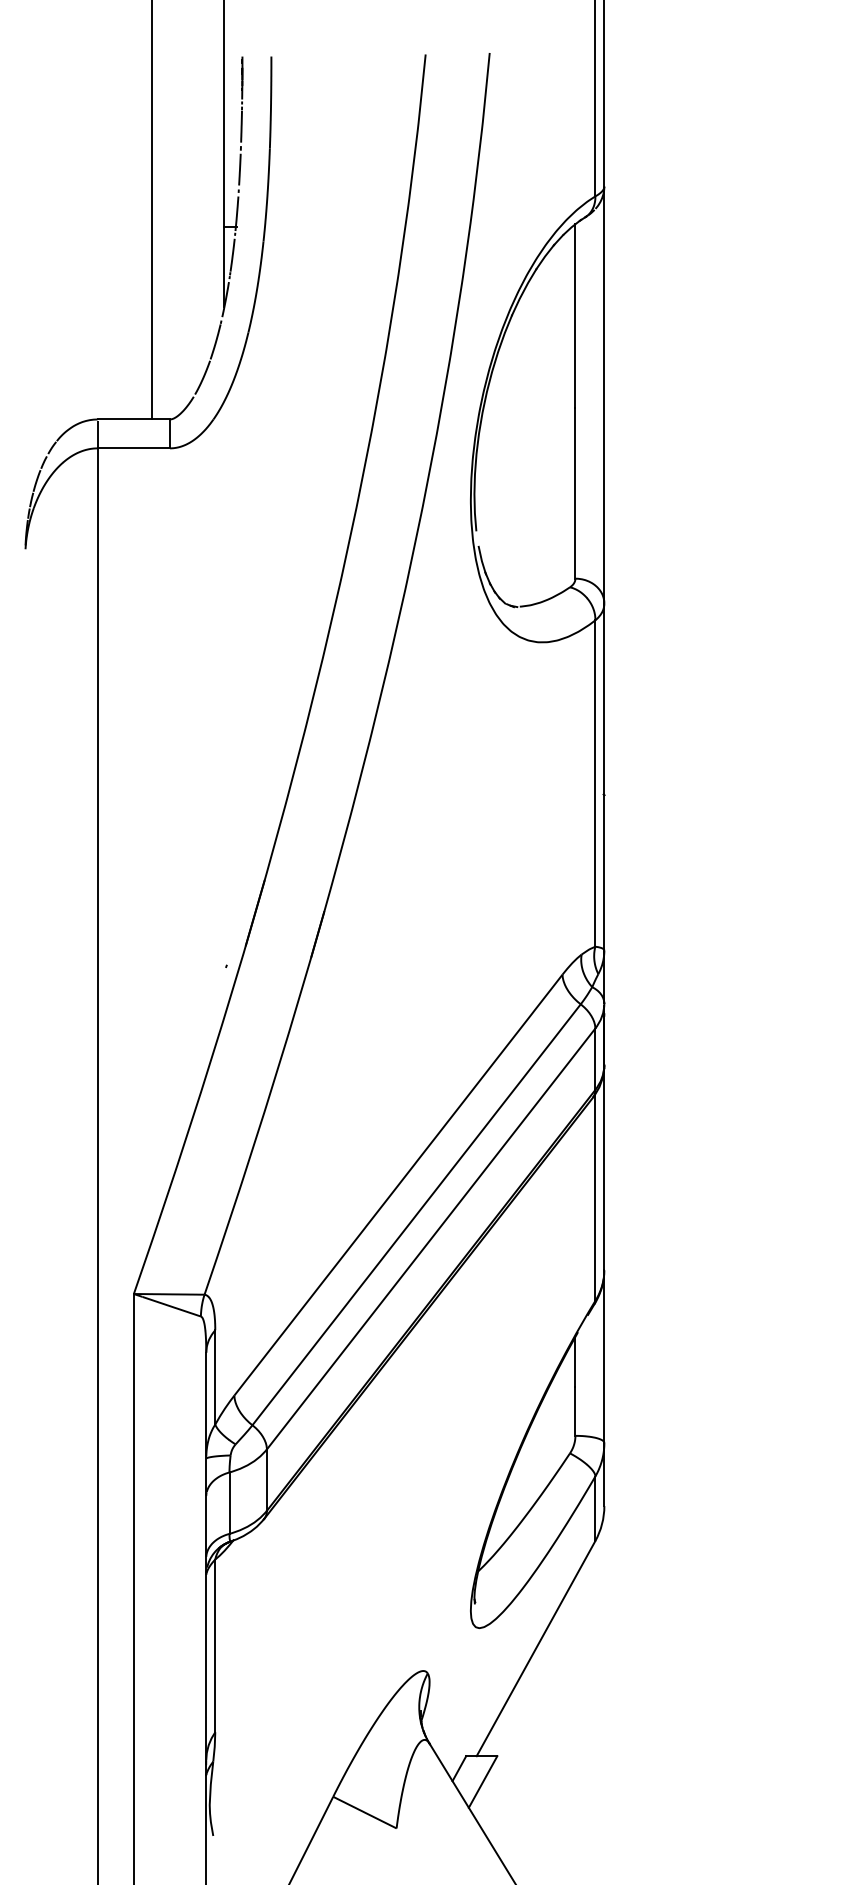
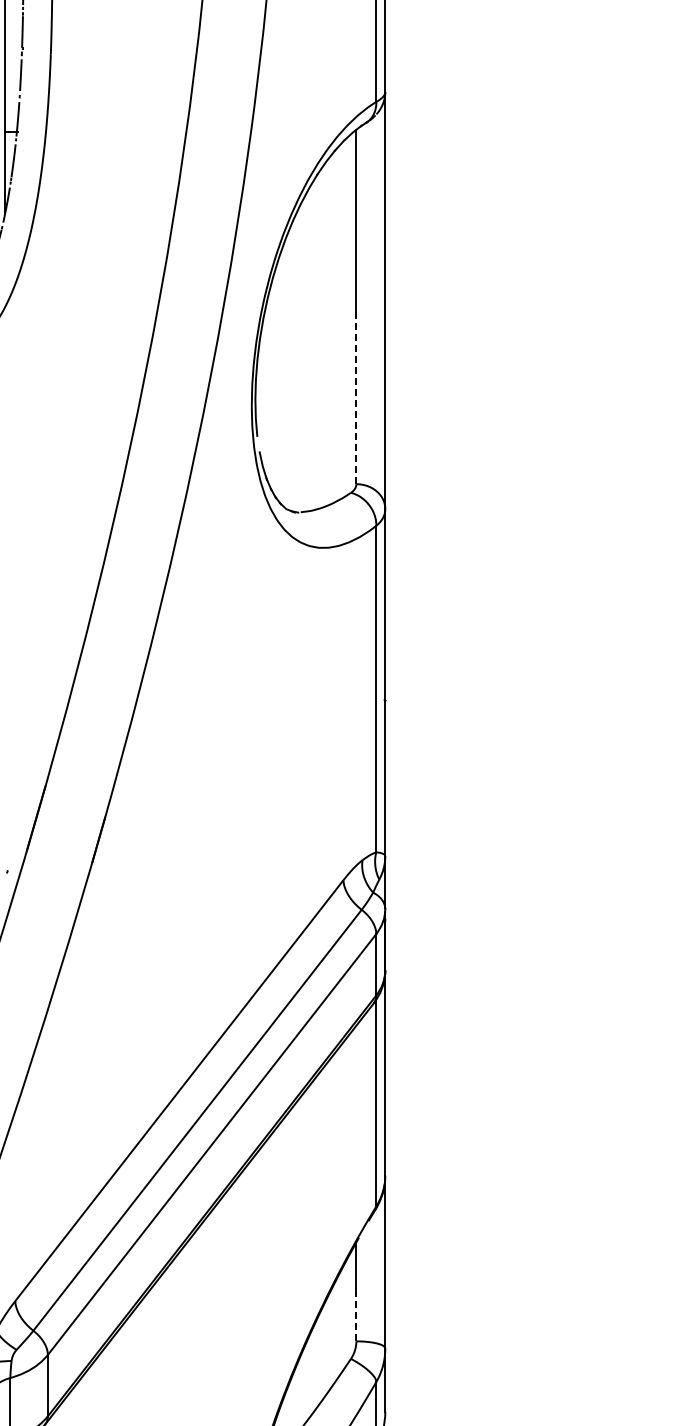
line: (575, 492) -> (356, 398), solid -> dashed
line: (575, 1410) -> (356, 1316), solid -> dashed

